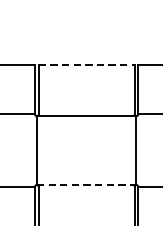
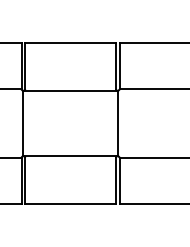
line: (87, 65) -> (71, 42), dashed -> solid
line: (87, 185) -> (71, 156), dashed -> solid

